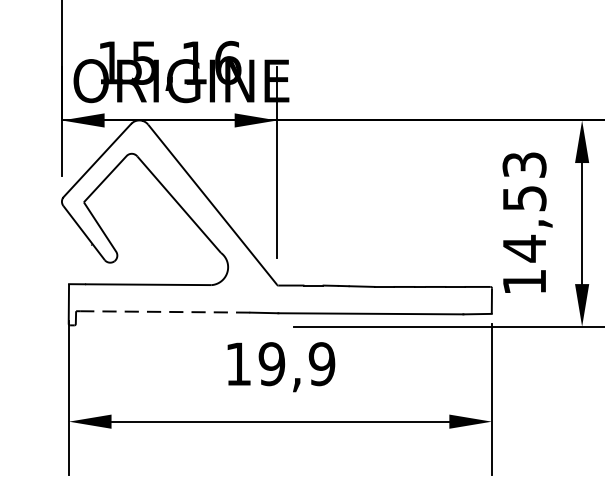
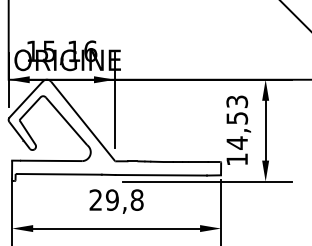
line: (166, 312) -> (60, 174), dashed -> solid
text: (280, 362) -> (116, 199), 19,9 -> 29,8

